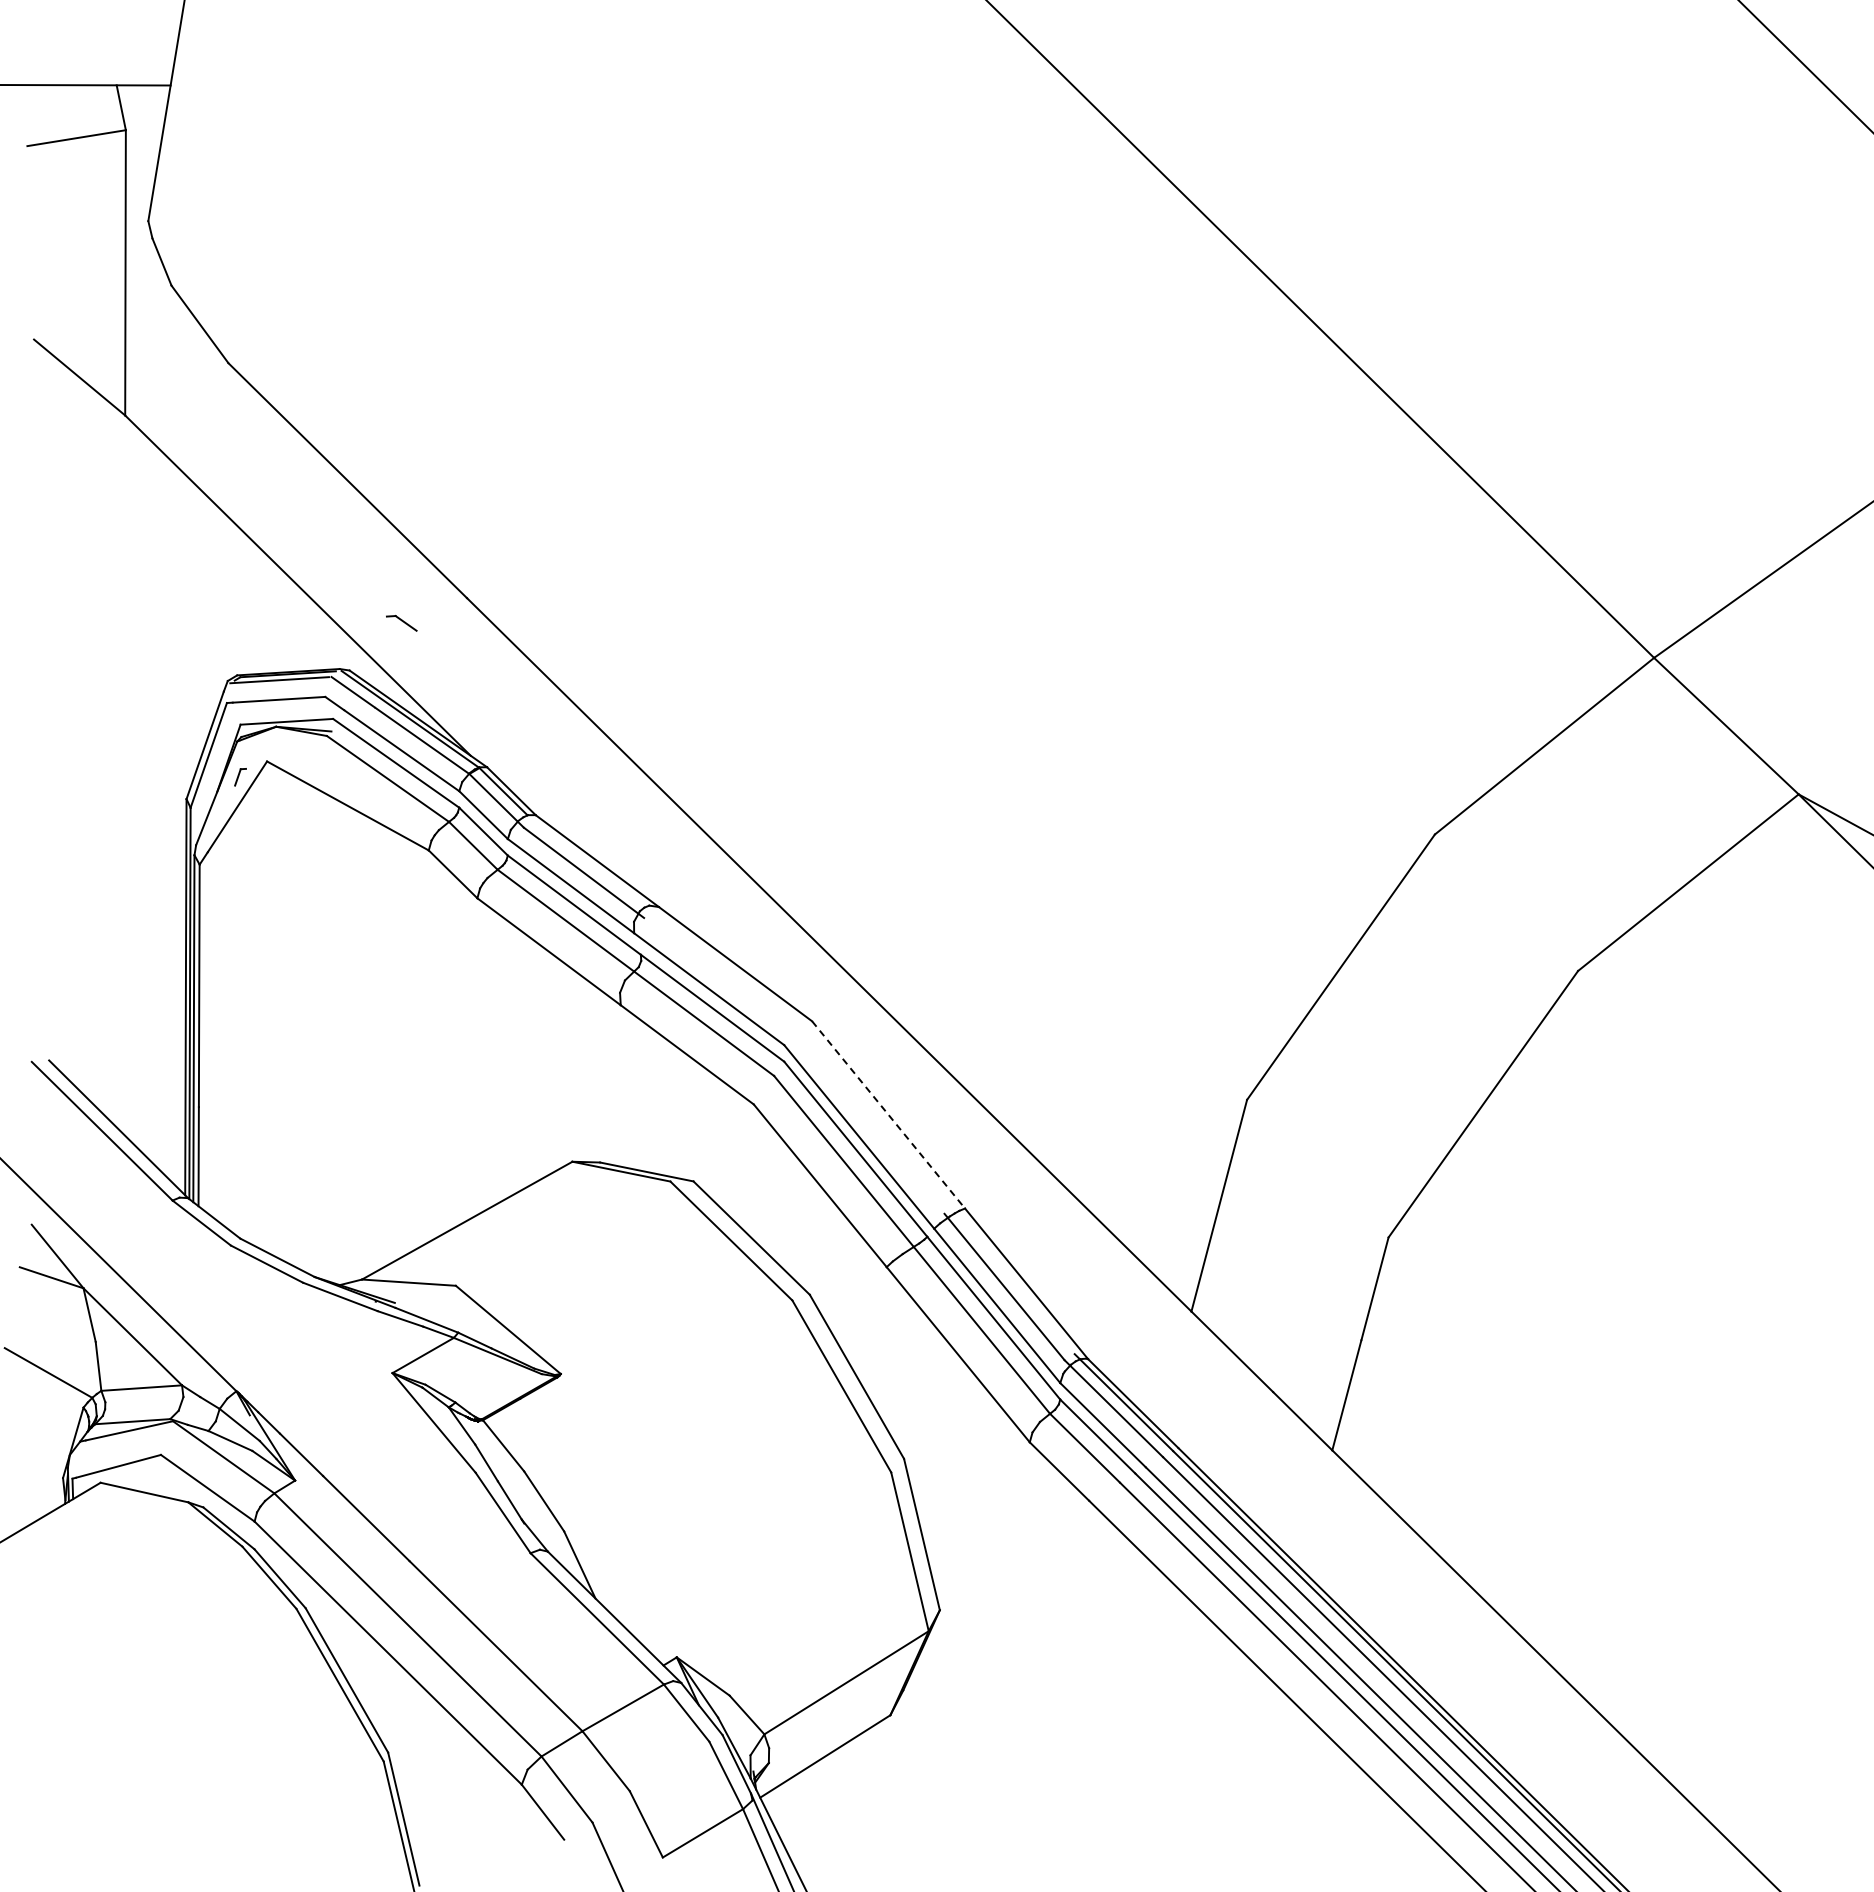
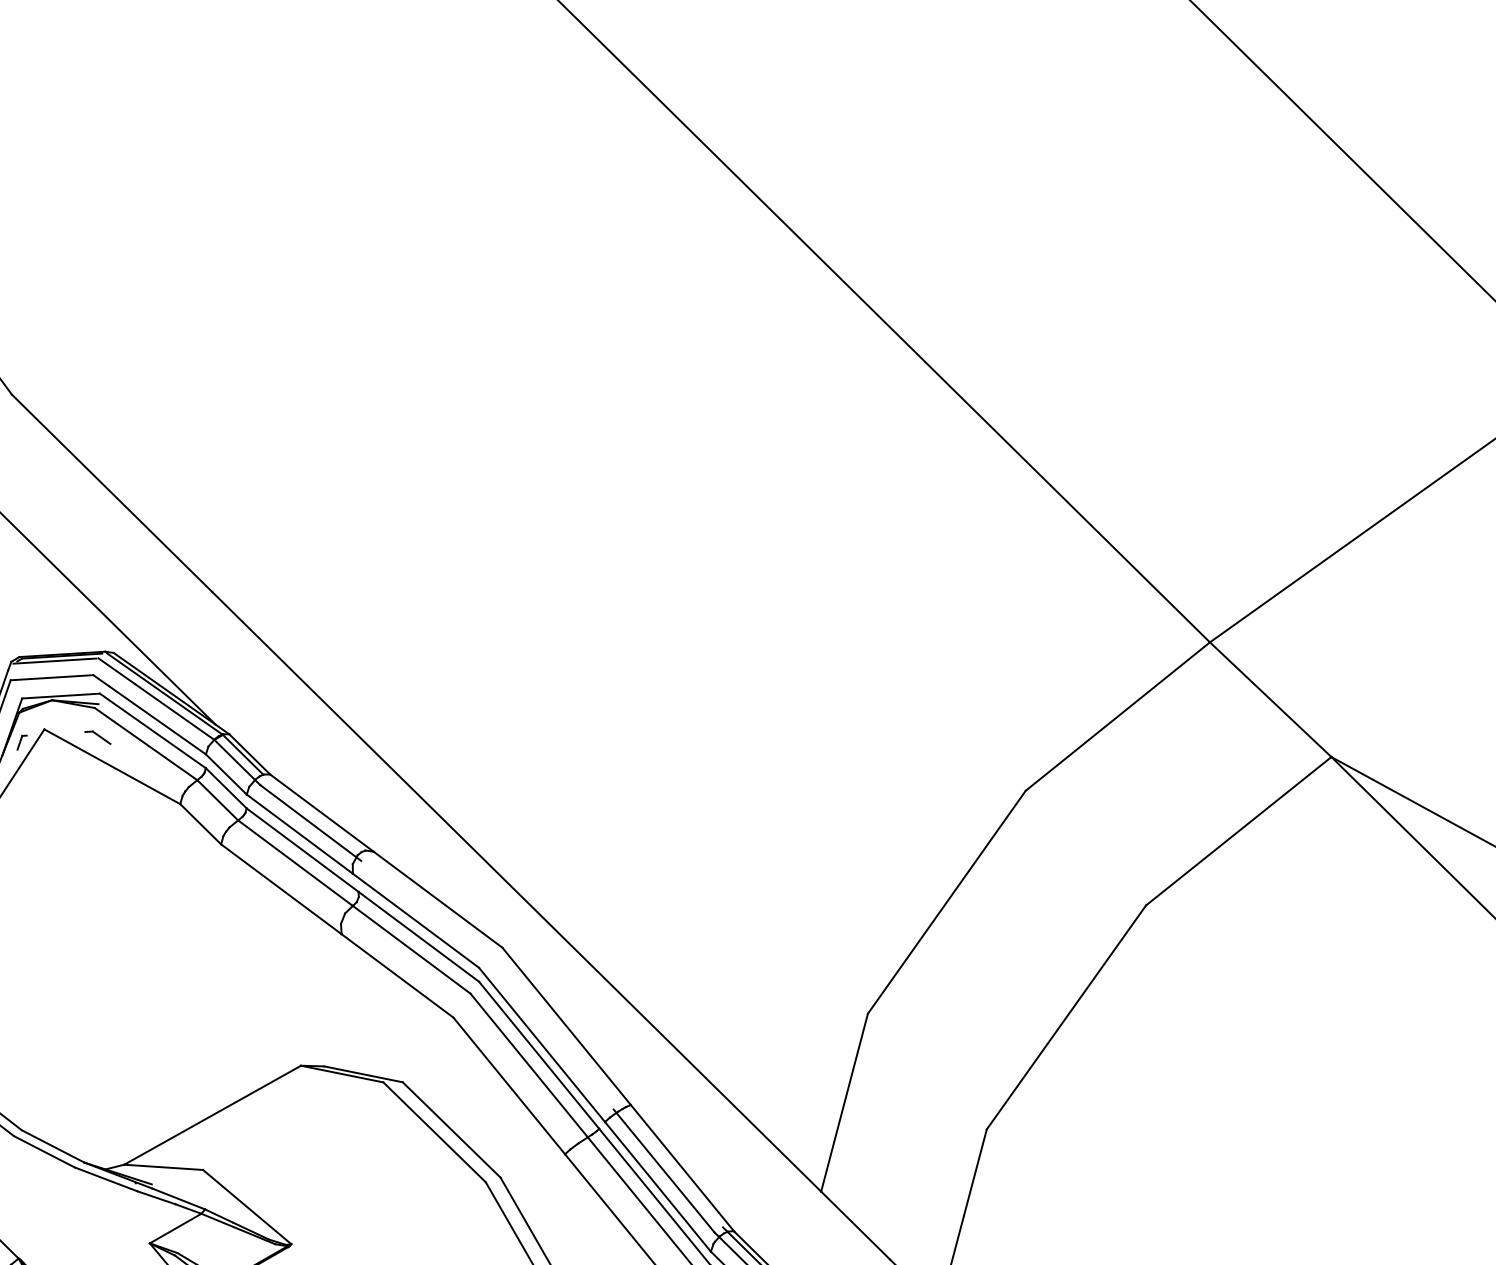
part: (401, 623) -> (97, 737), moved
line: (888, 1114) -> (566, 1026), dashed -> solid

